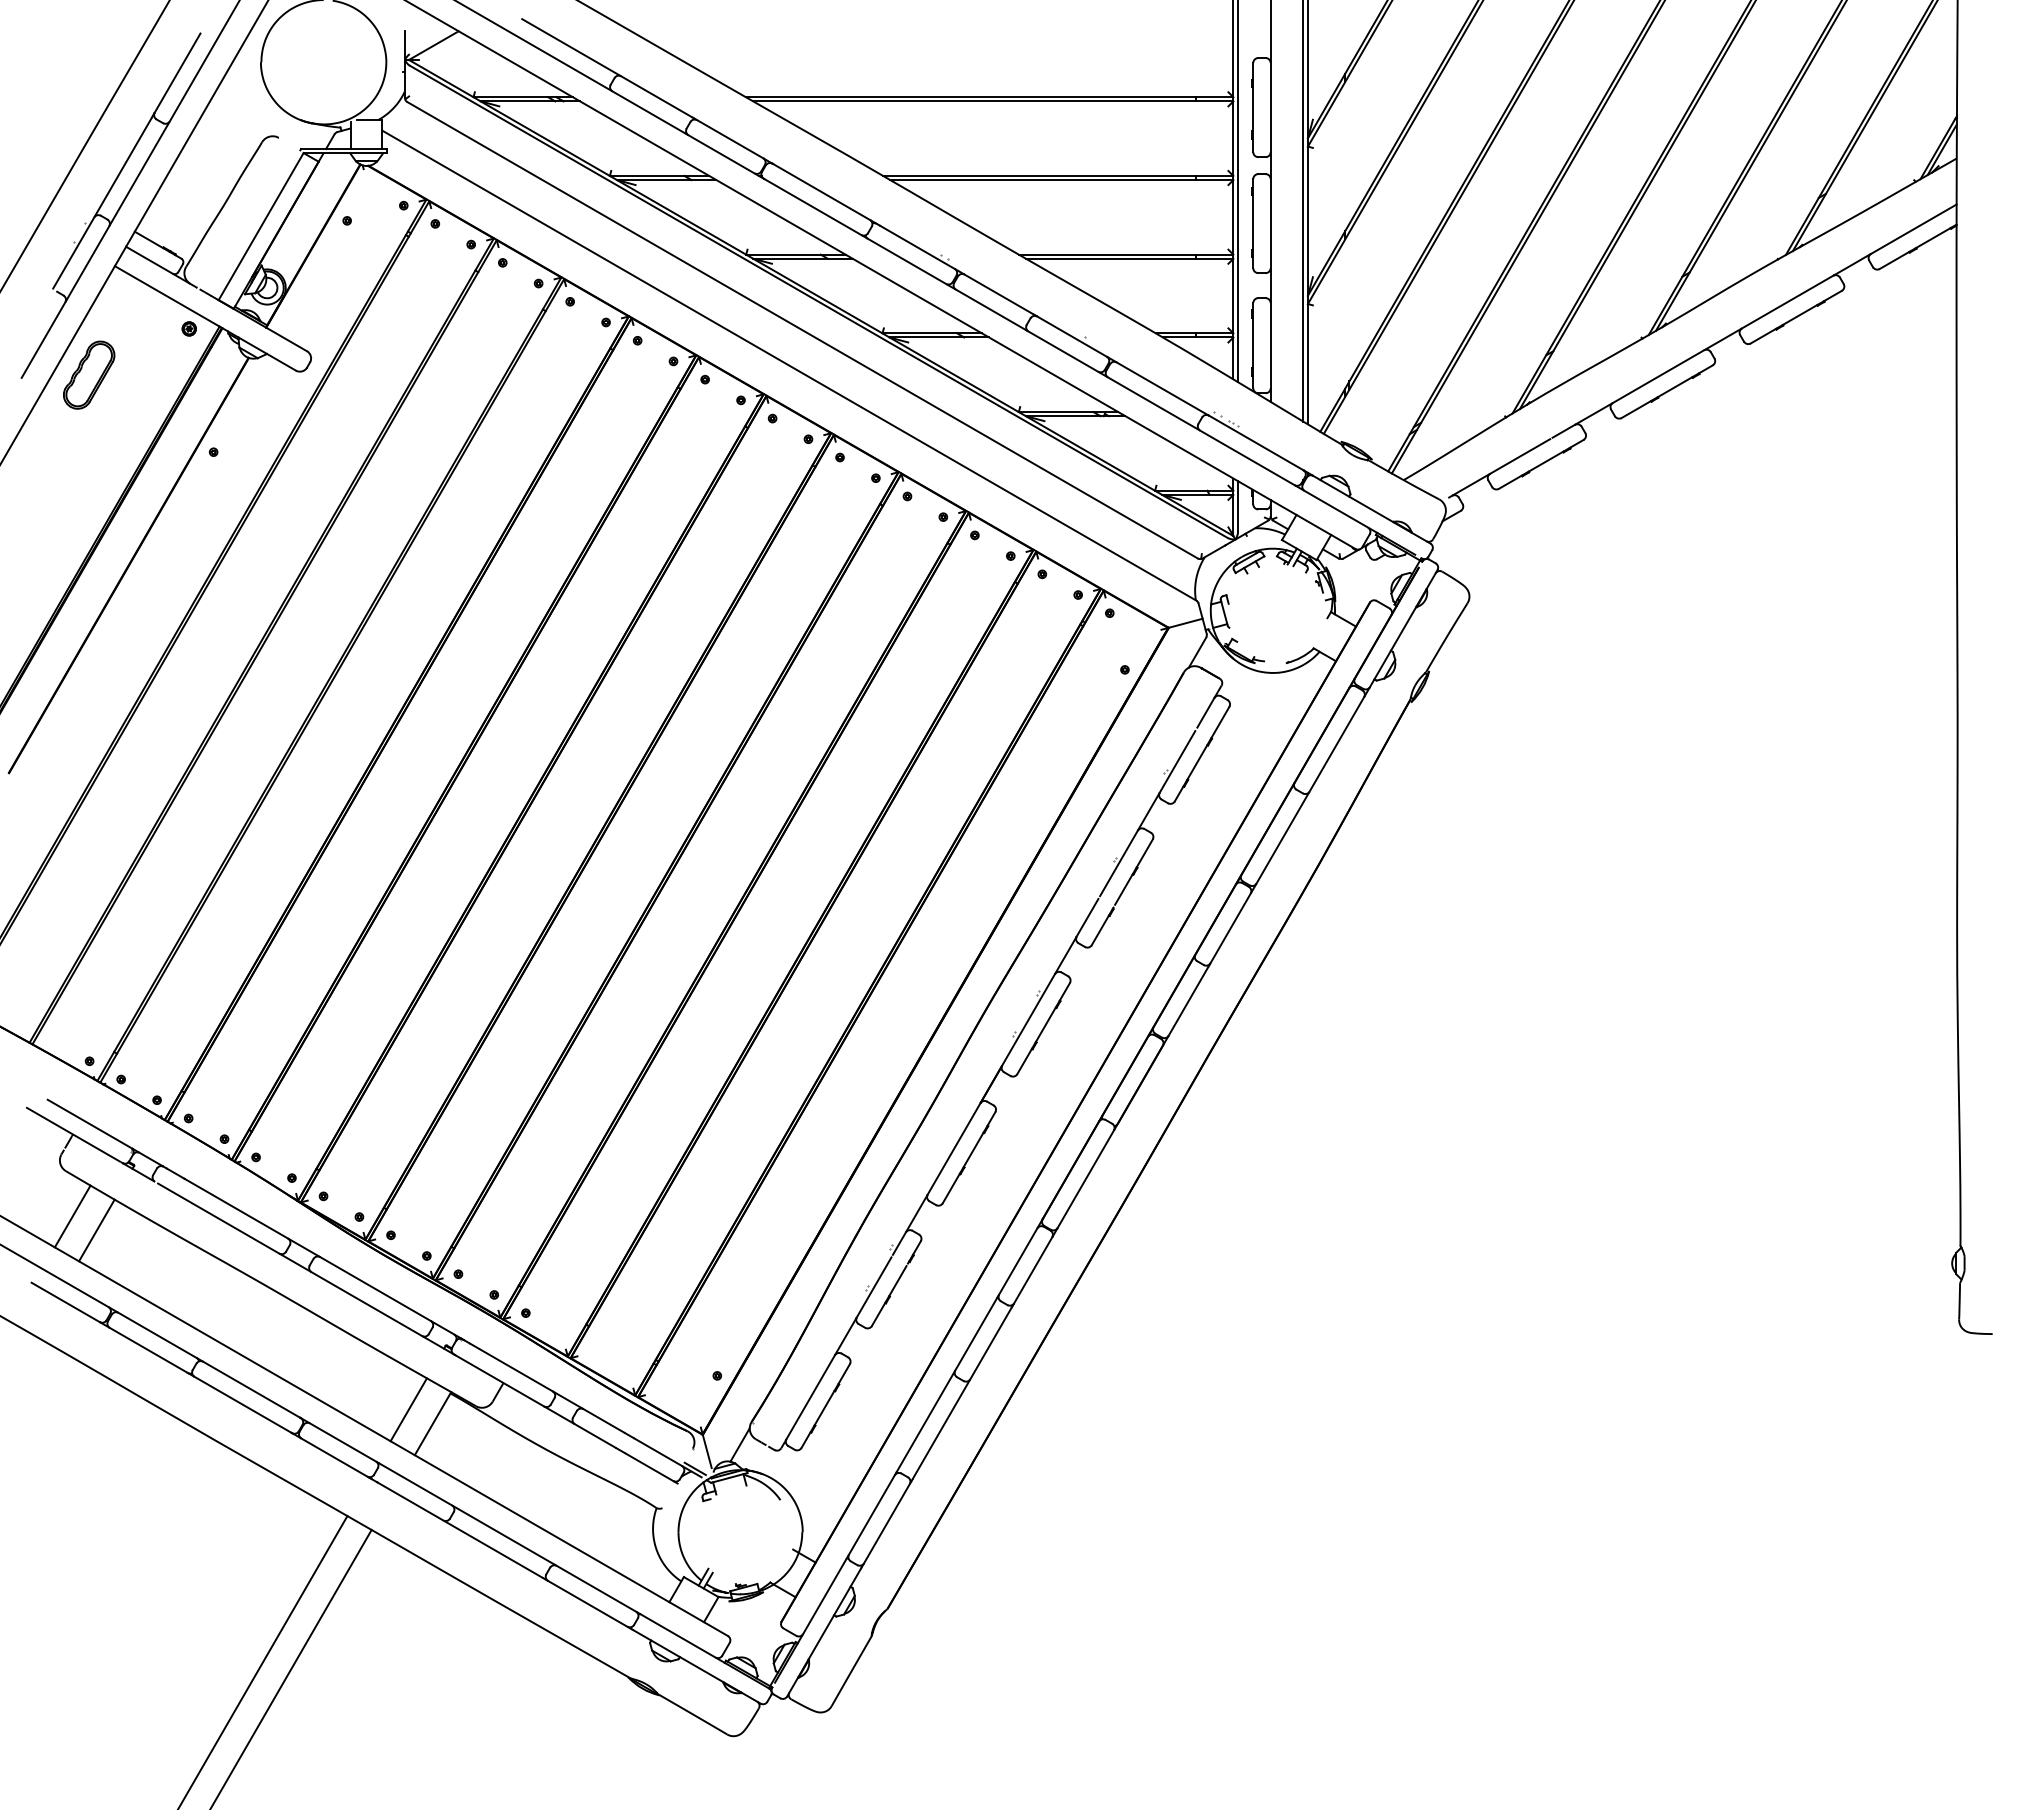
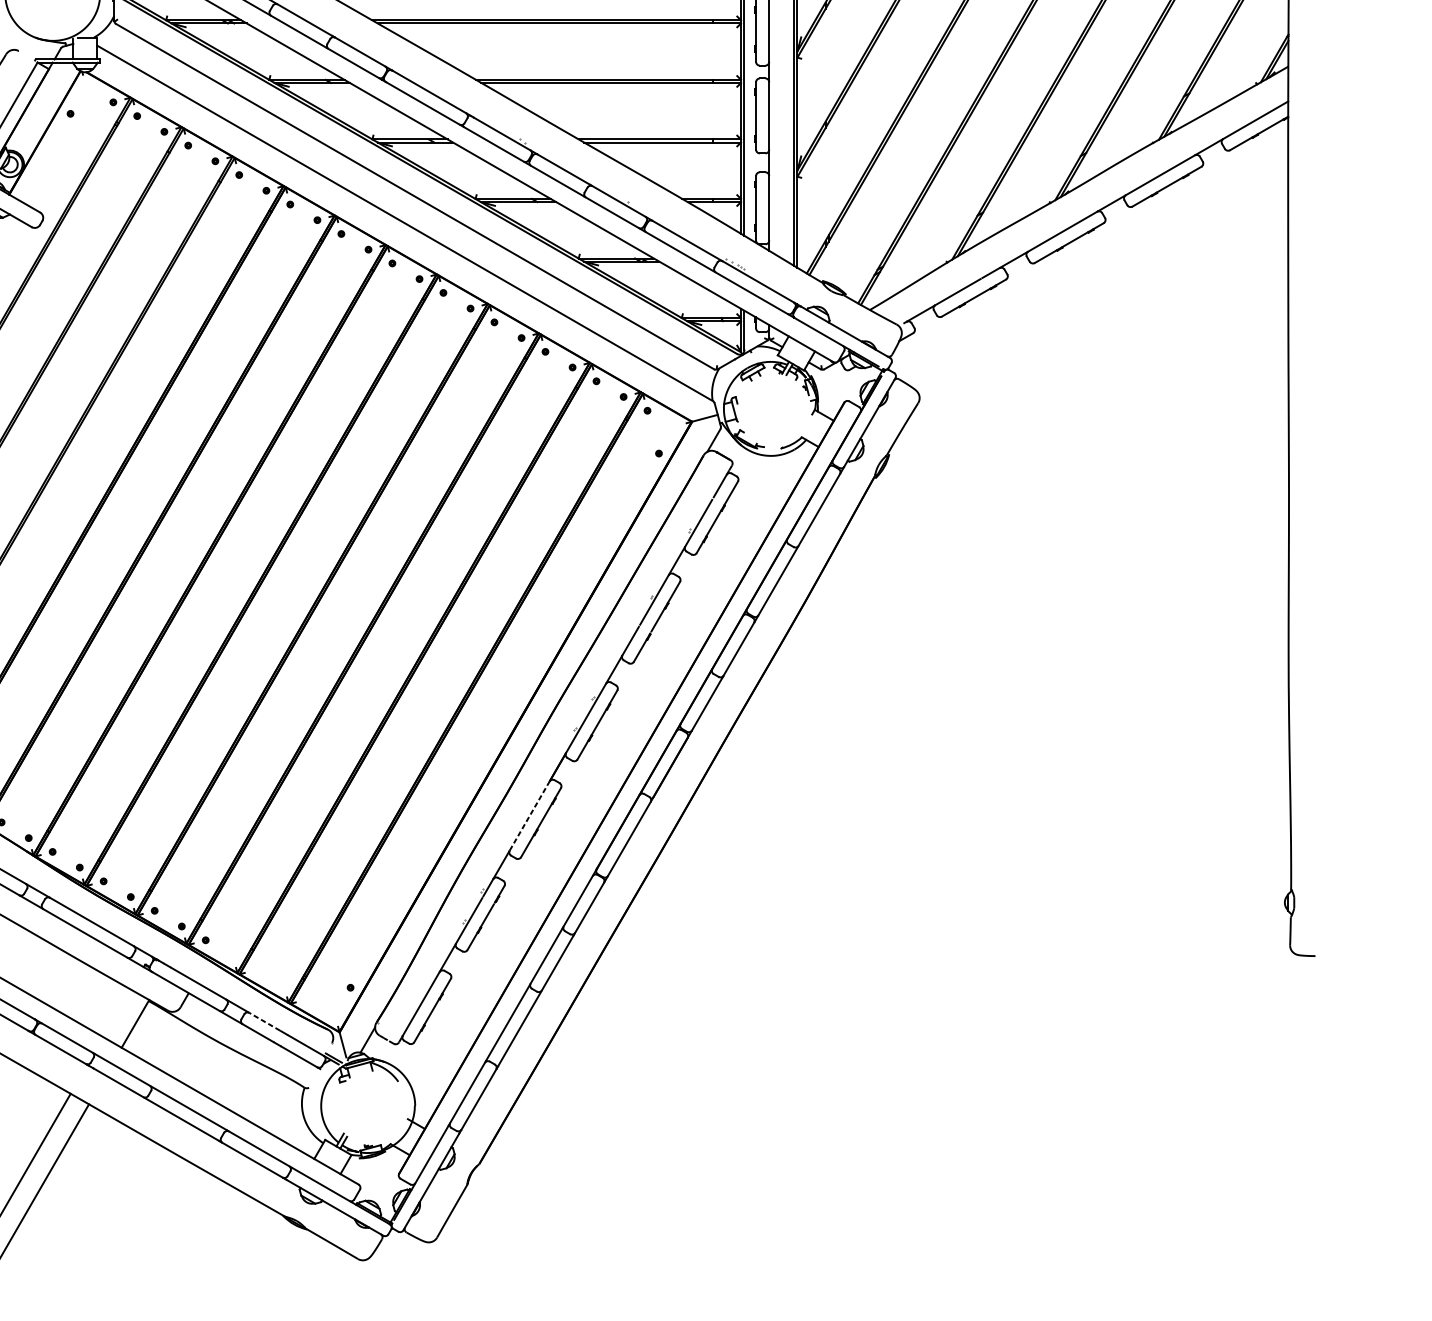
line: (954, 1149) -> (530, 816), solid -> dashed
line: (408, 1409) -> (116, 1013), removed
line: (603, 1420) -> (264, 1021), solid -> dashed

